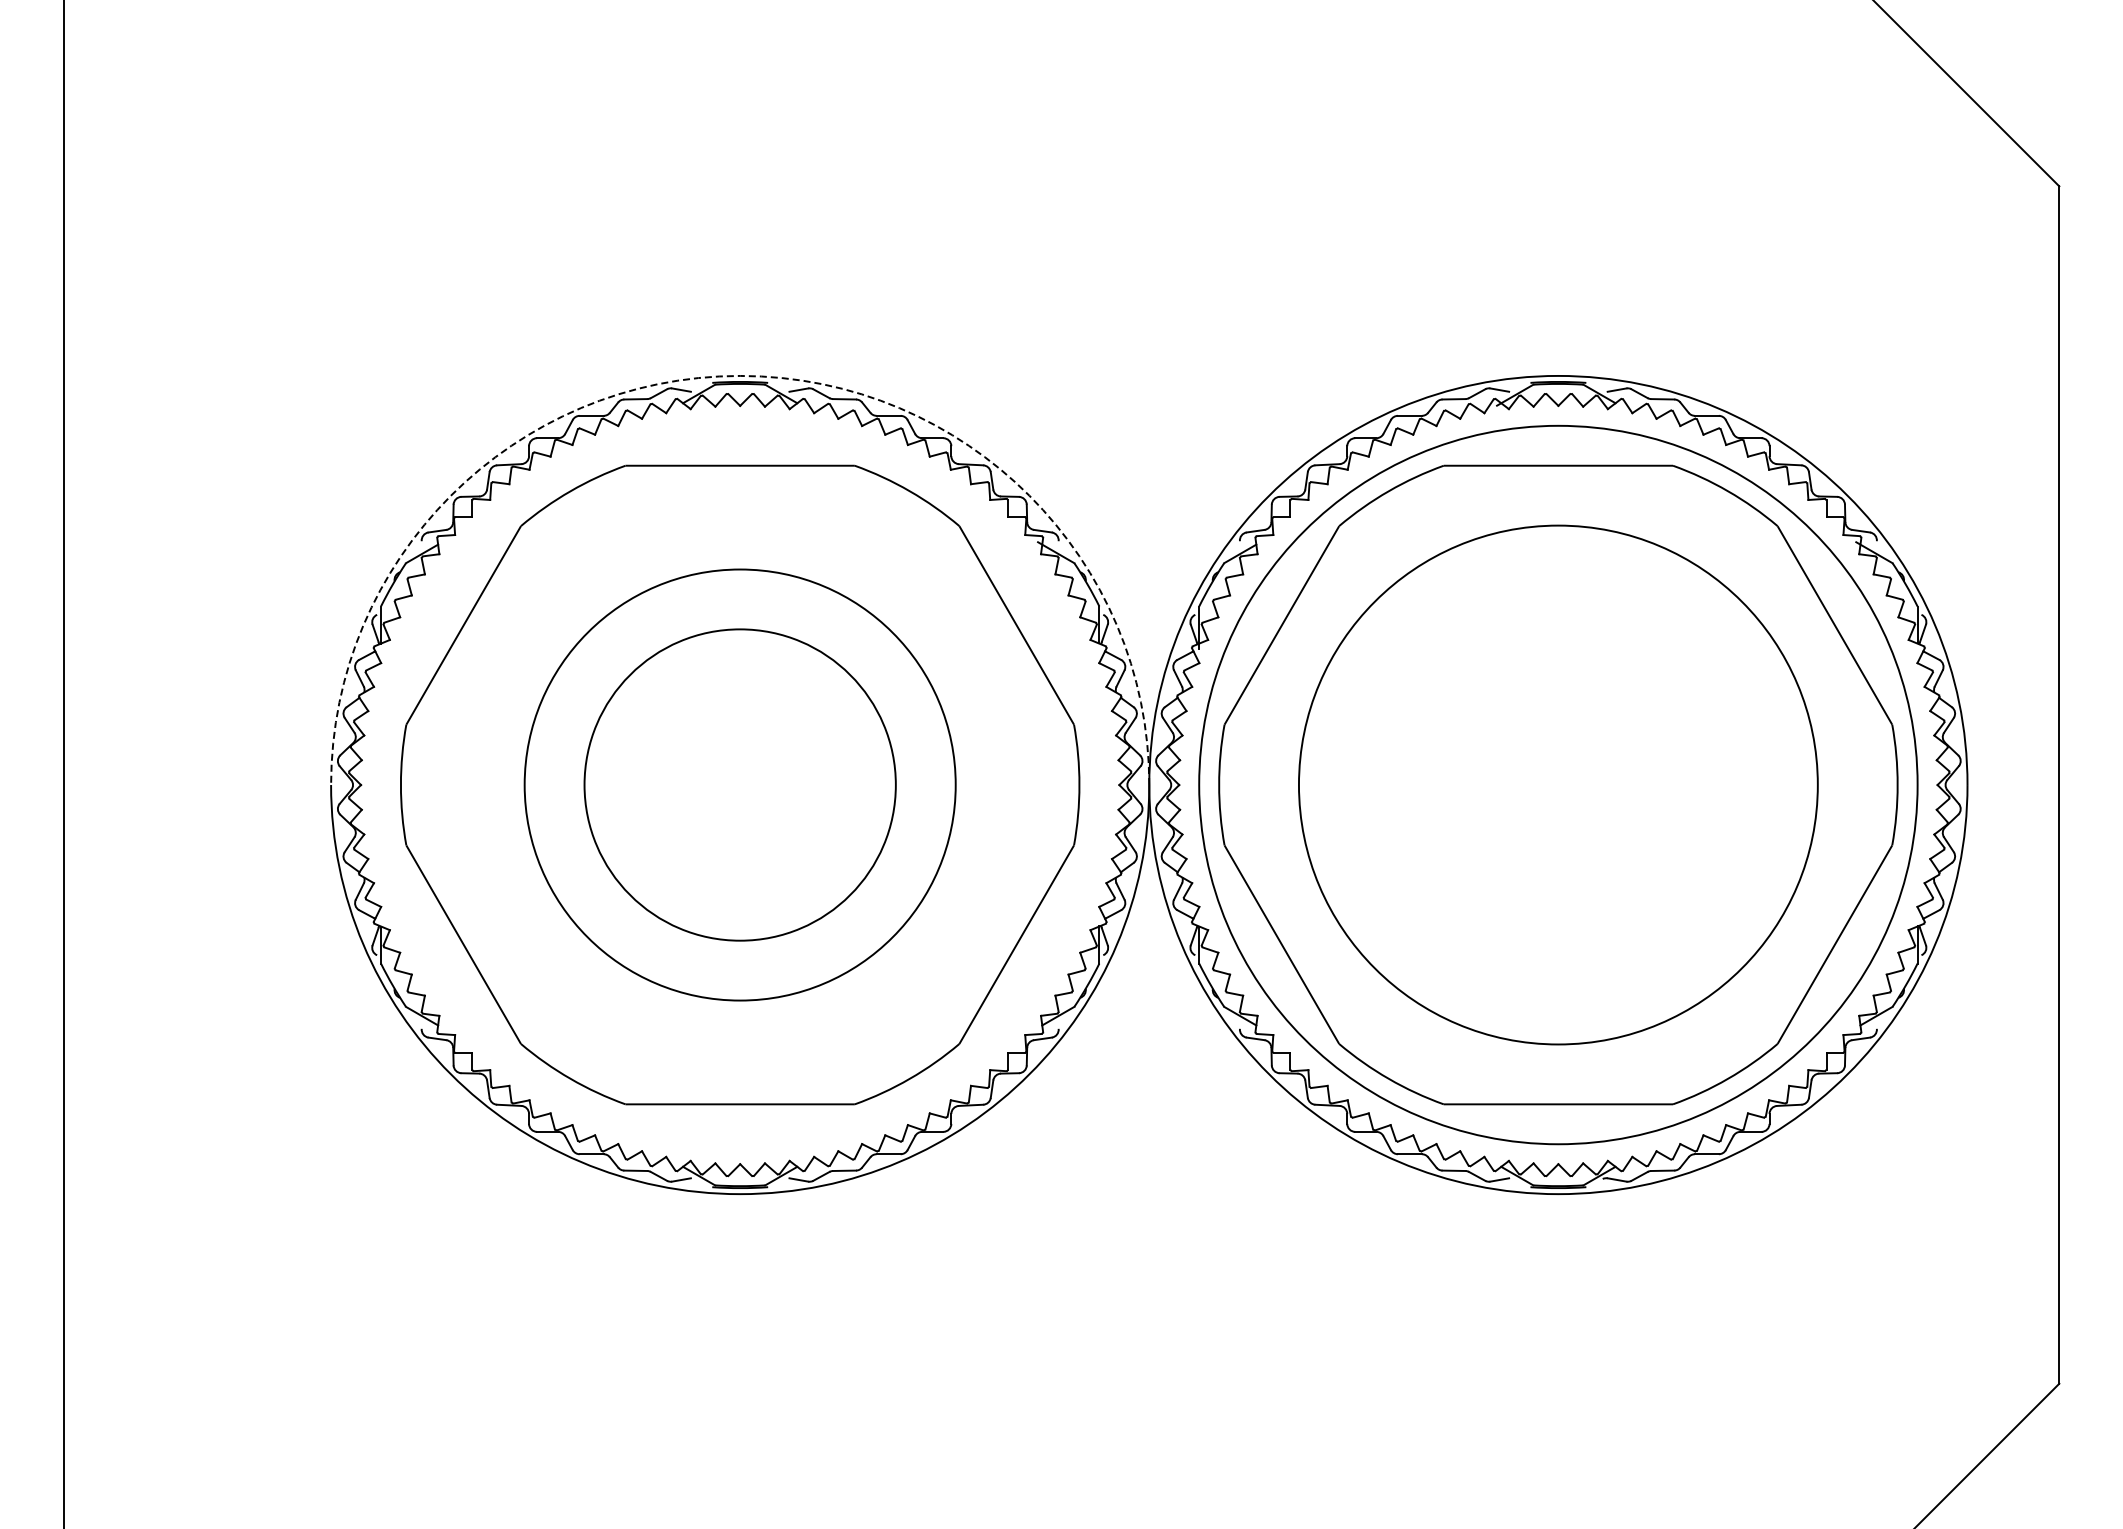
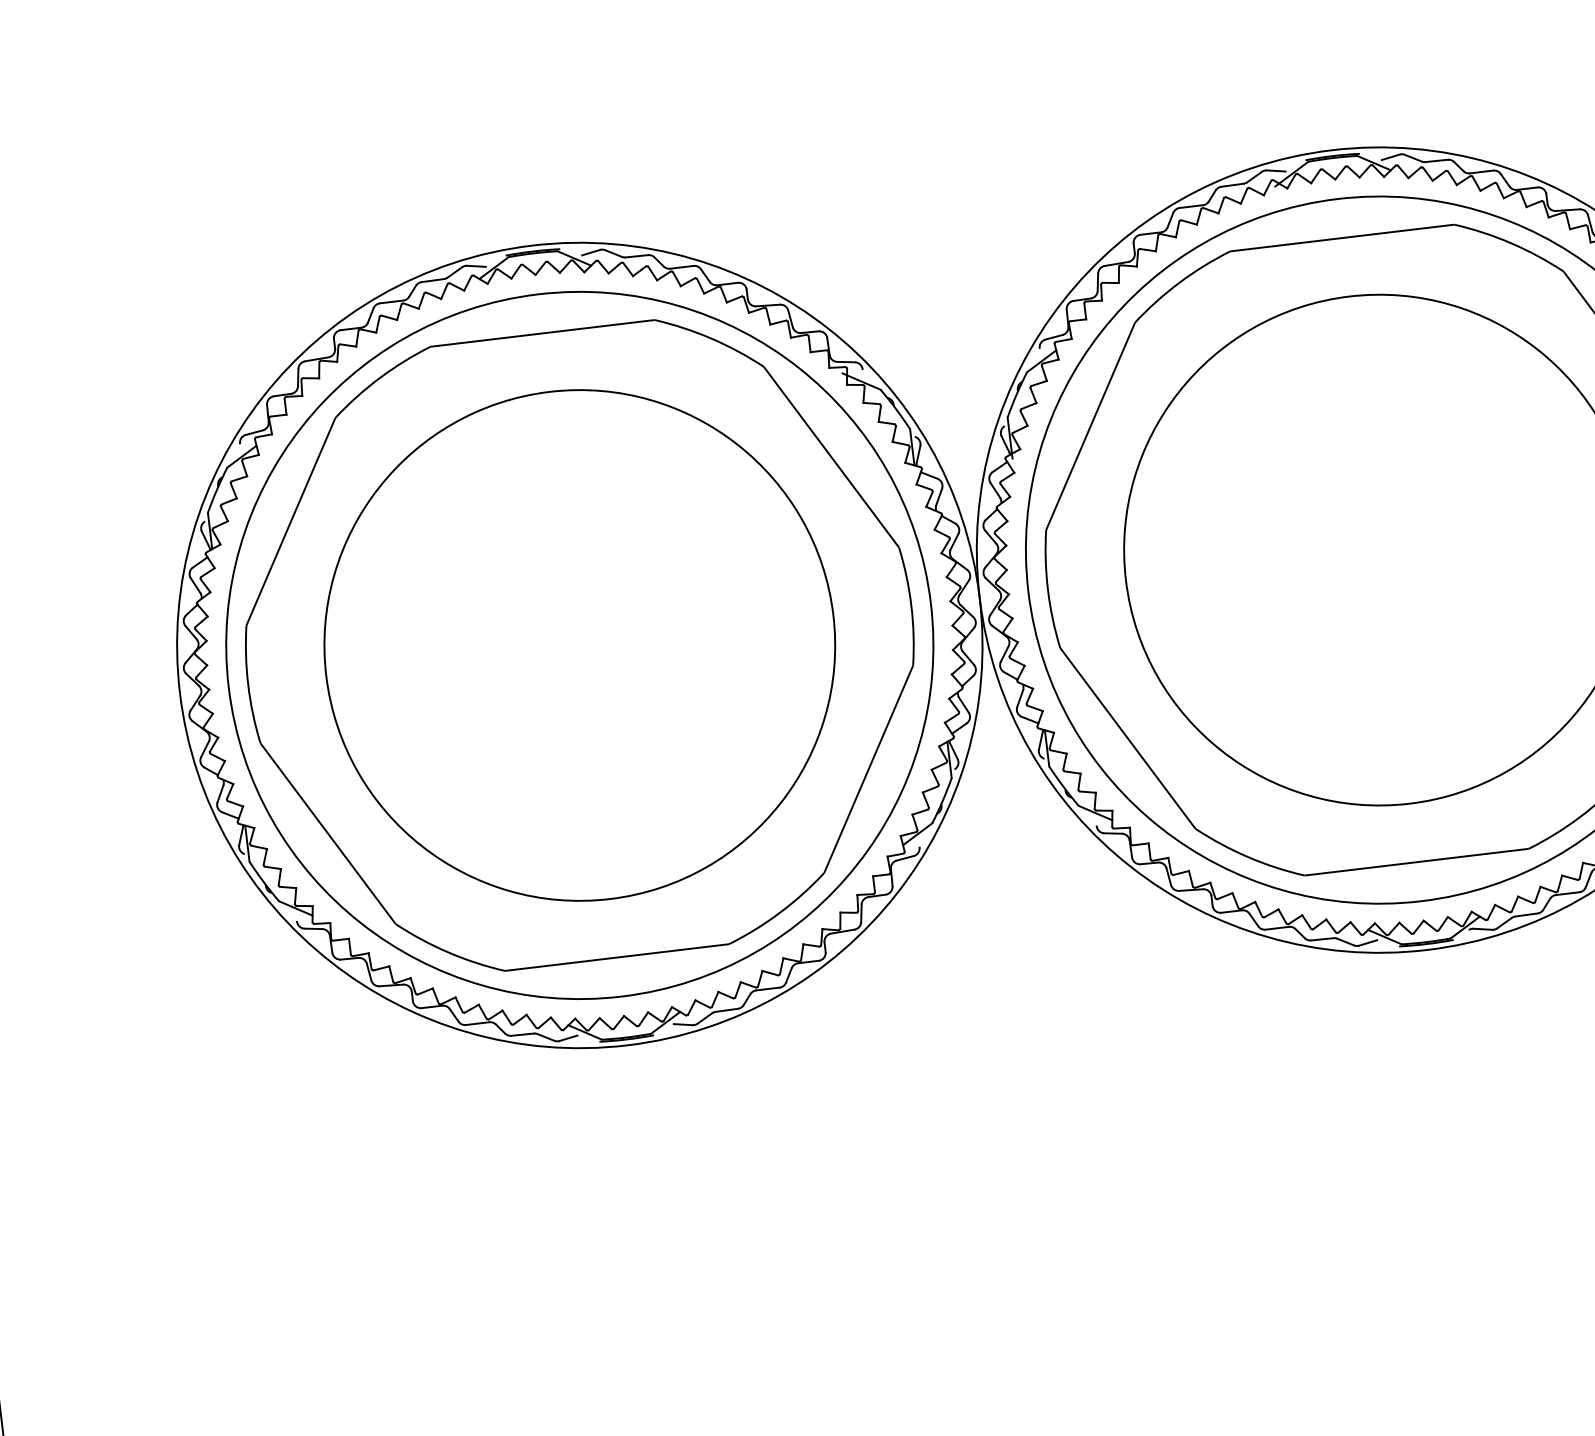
arc: (740, 375) -> (532, 245), dashed -> solid
circle: (739, 784) -> (579, 645), size x1.67
circle: (739, 784) -> (579, 645), size x1.67

